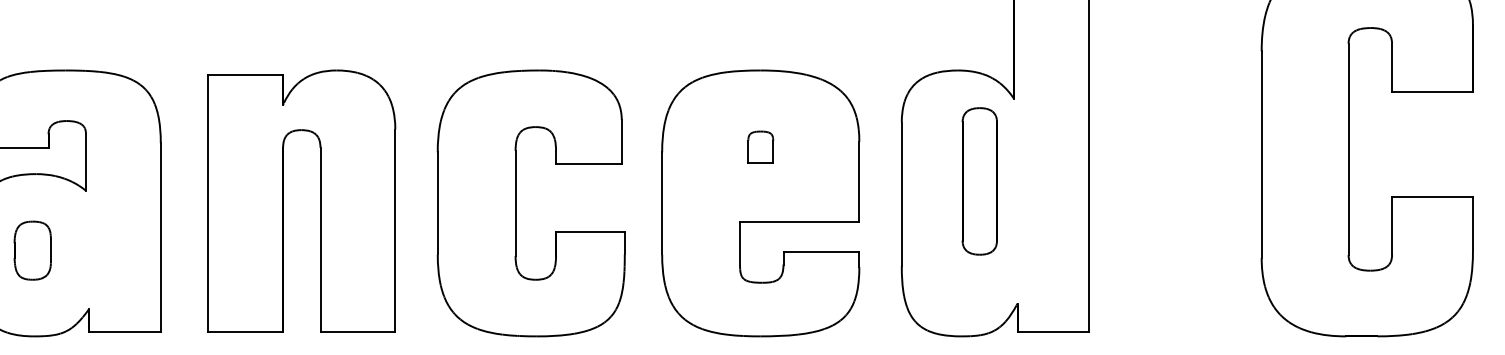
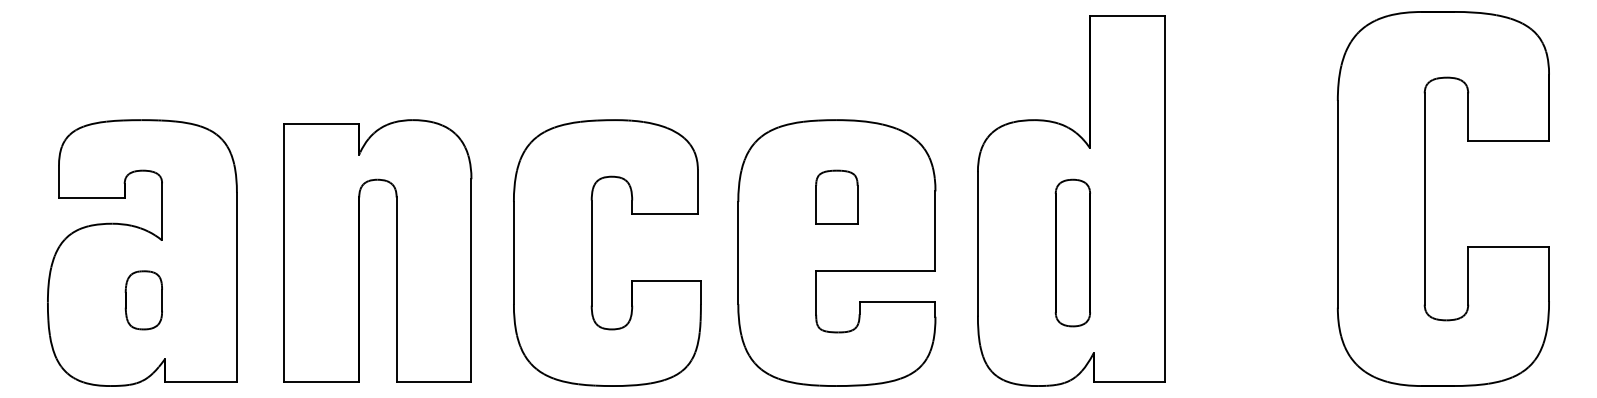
part: (760, 146) -> (836, 196), size x1.67
part: (979, 180) -> (1072, 252), moved
part: (32, 250) -> (143, 300), moved

